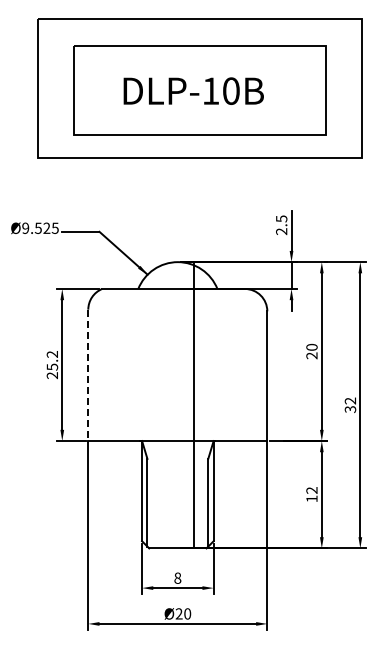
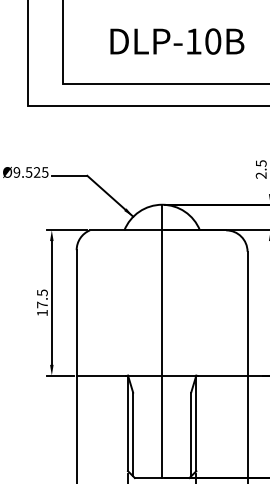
text: (52, 365) -> (42, 303), 25.2 -> 17.5
line: (88, 375) -> (76, 312), dashed -> solid
line: (193, 405) -> (161, 341), moved

